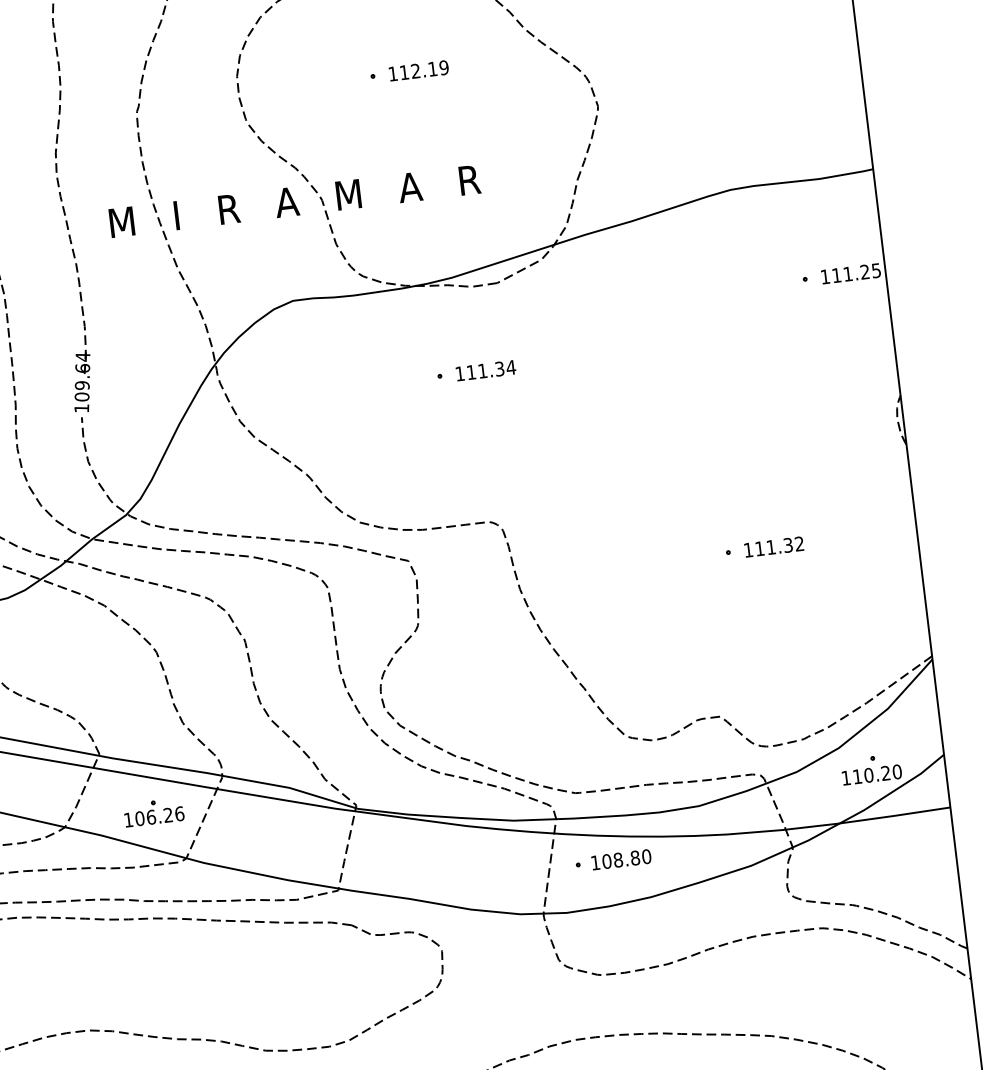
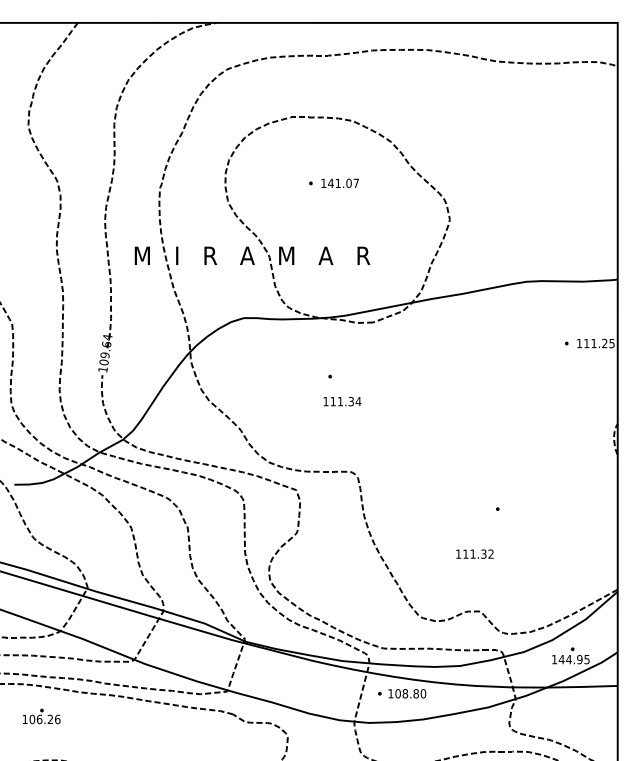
text: (424, 70) -> (343, 183), 112.19 -> 141.07
text: (485, 370) -> (342, 401), moved
text: (773, 546) -> (474, 553), moved
text: (875, 774) -> (573, 659), 110.20 -> 144.95
part: (153, 812) -> (41, 716), moved

